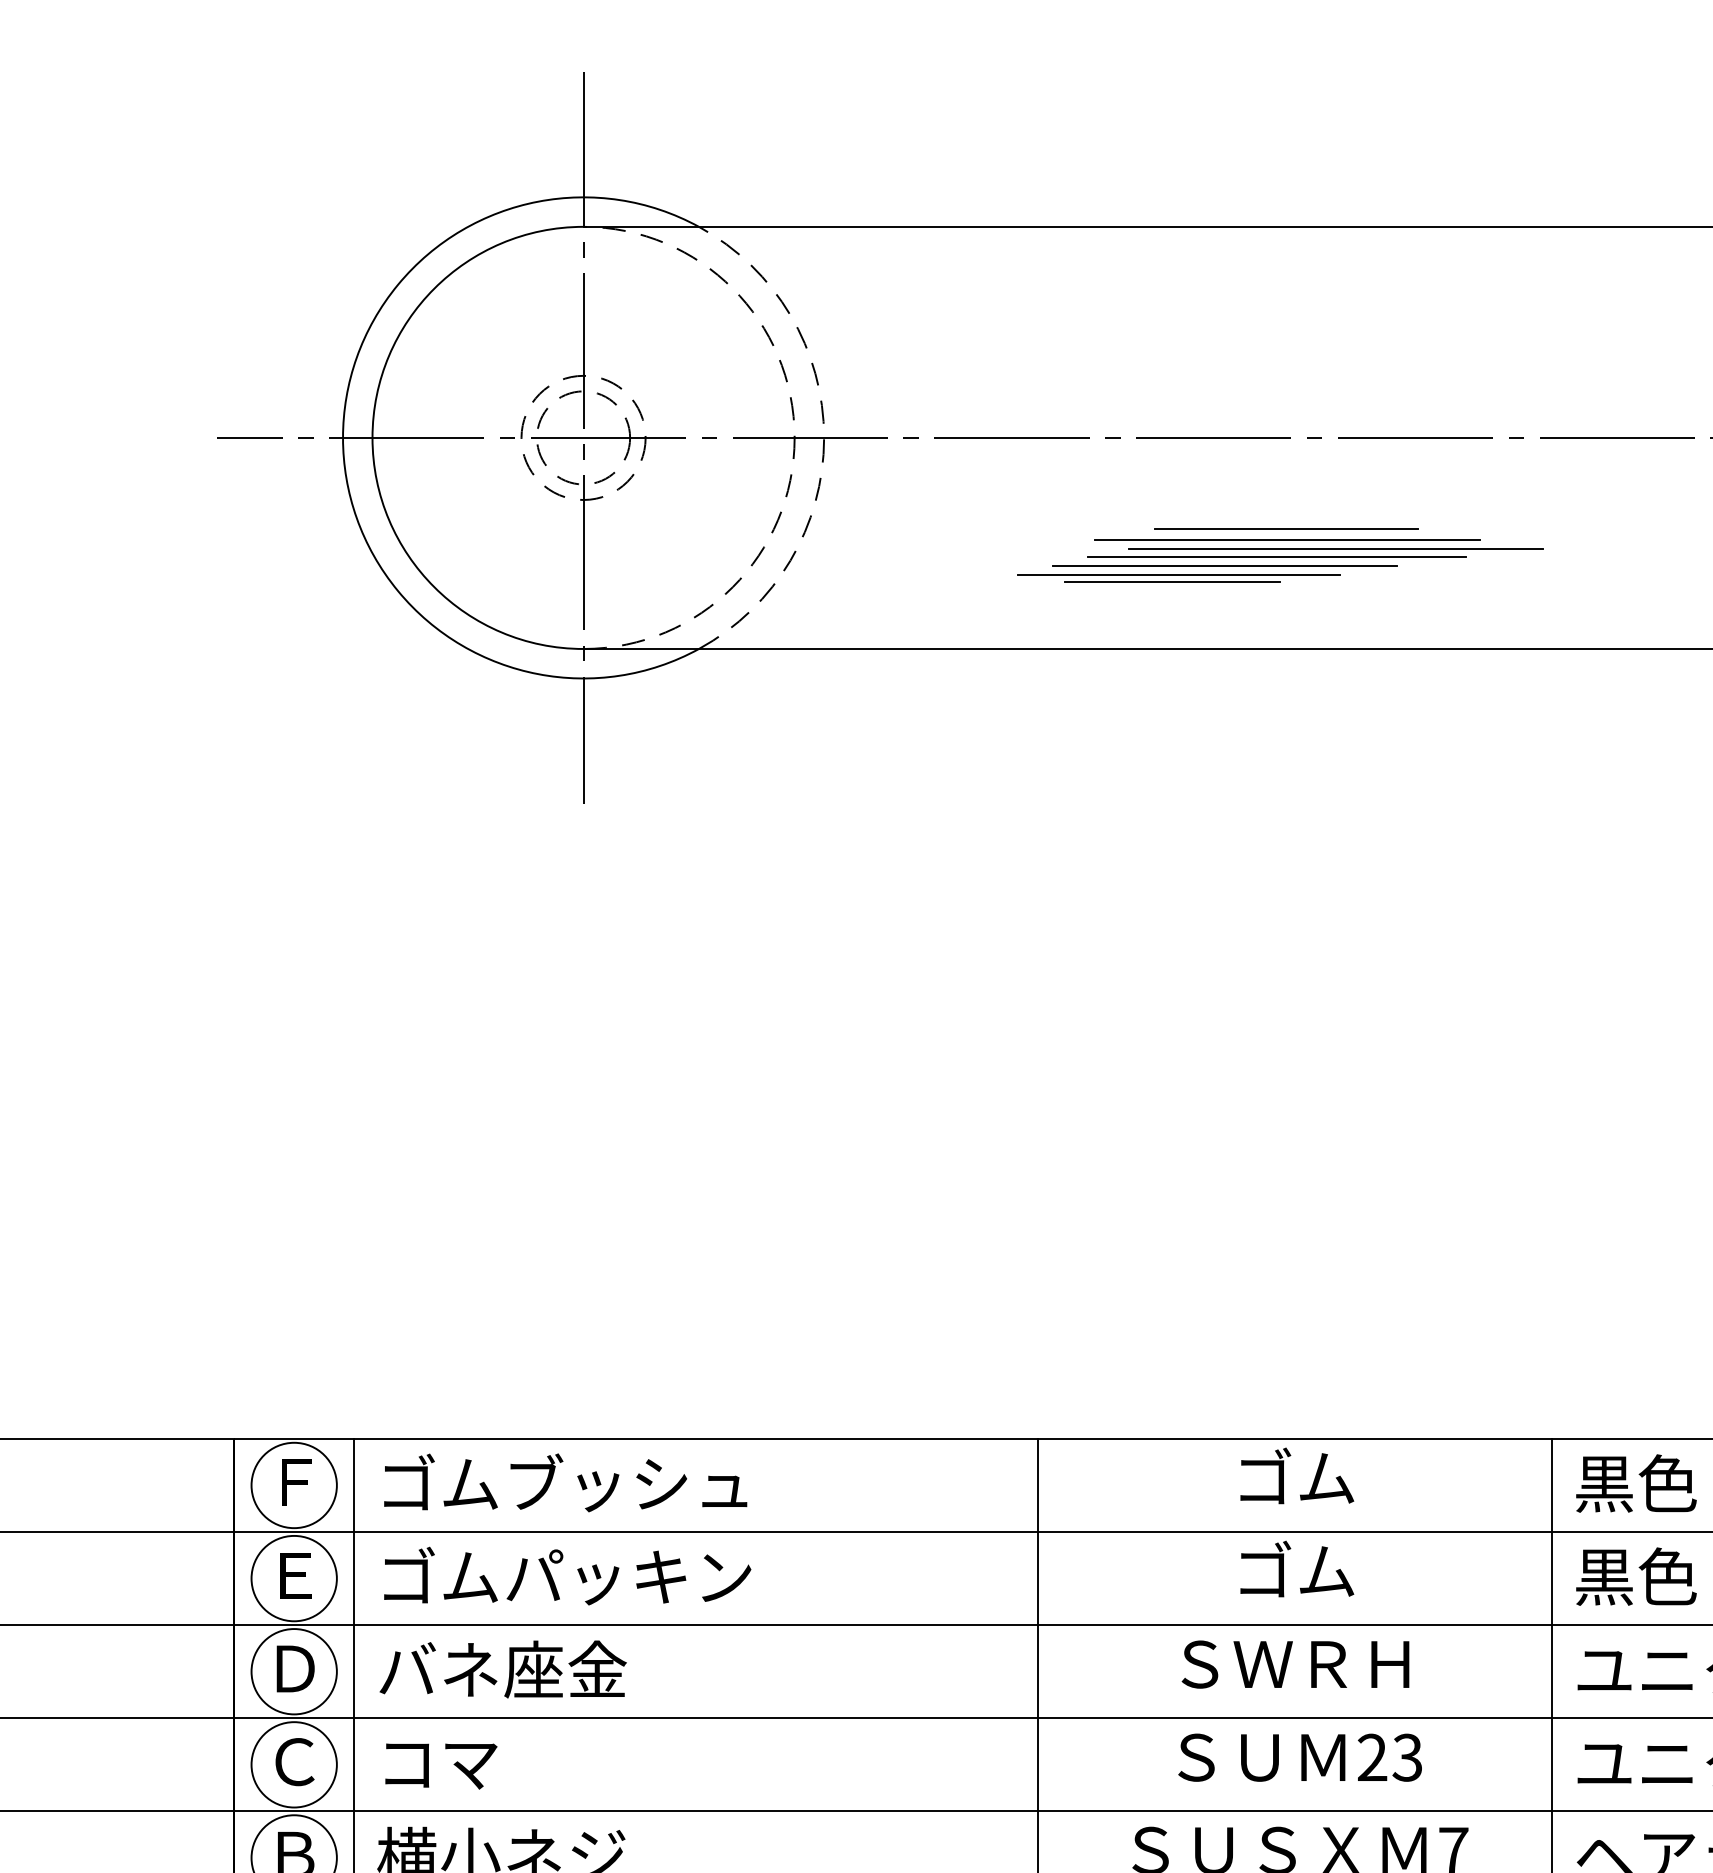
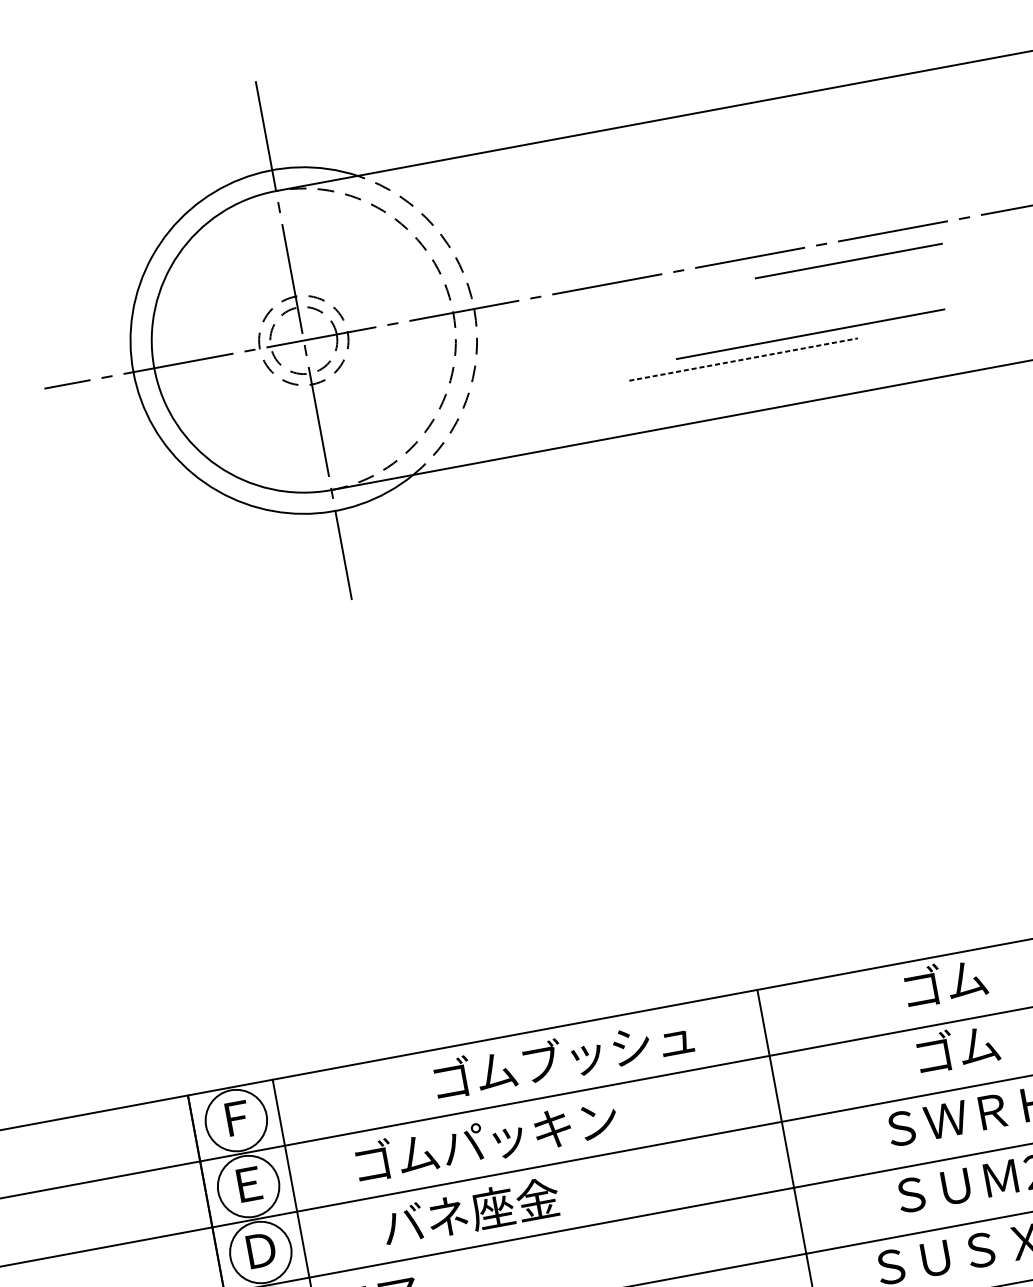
line: (1286, 528) -> (848, 260), moved
line: (1287, 539) -> (815, 320), removed
line: (1335, 548) -> (850, 320), removed
line: (1224, 566) -> (774, 347), removed
line: (1179, 575) -> (744, 359), solid -> dashed
line: (1172, 582) -> (739, 365), removed
text: (565, 1482) -> (563, 1057), moved
text: (567, 1575) -> (486, 1140), moved
text: (502, 1669) -> (470, 1212), moved

